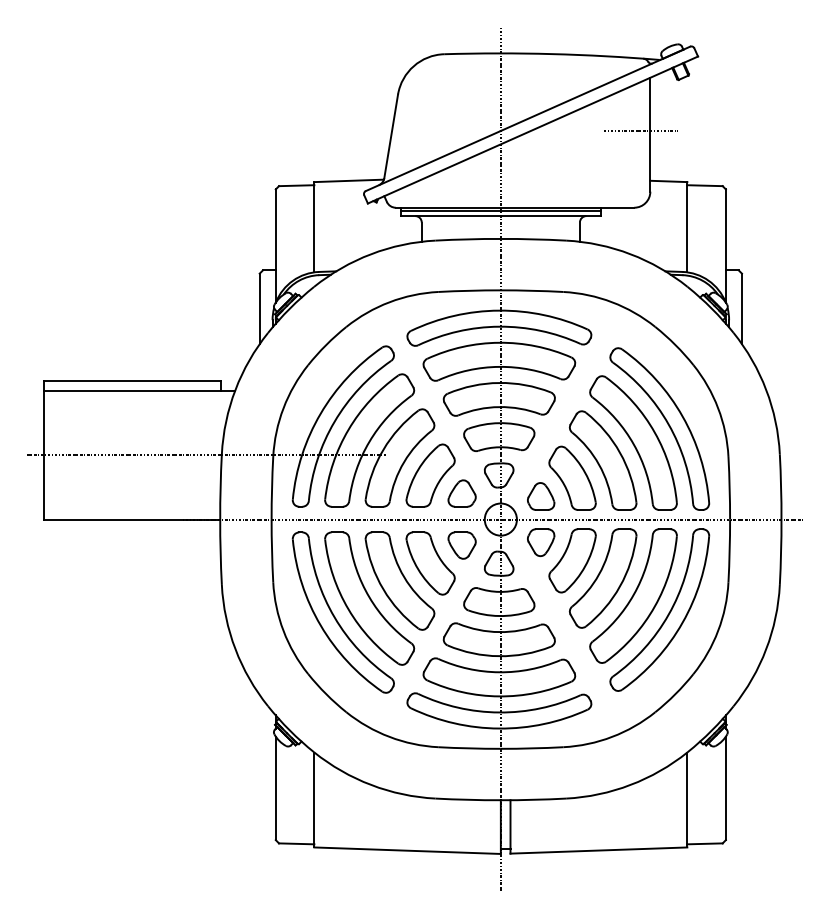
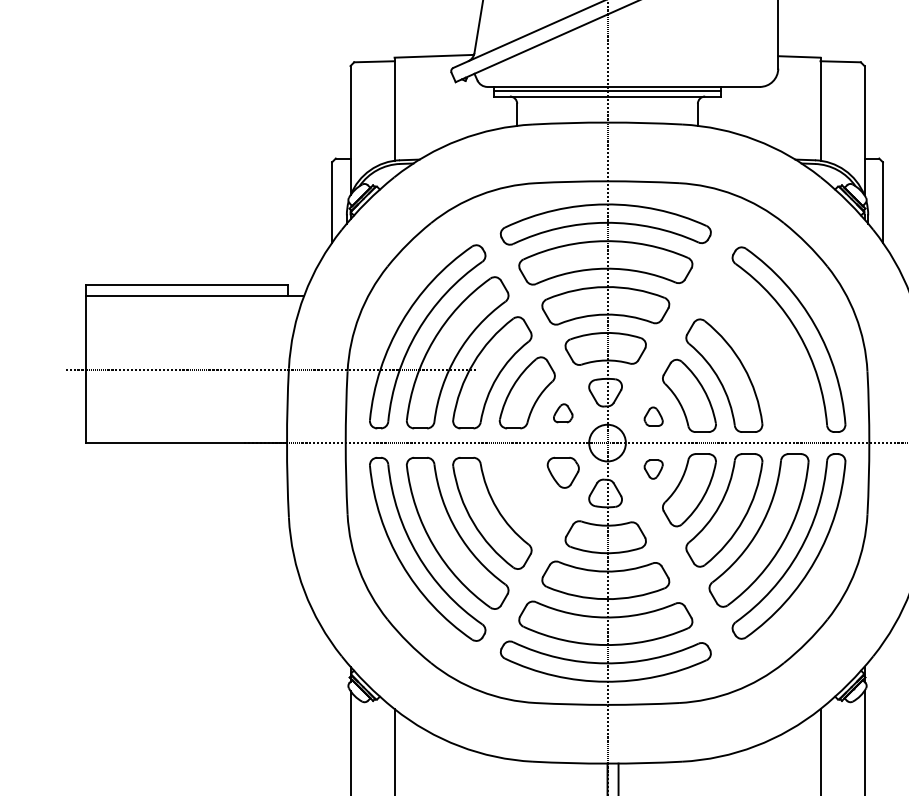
part: (633, 442) -> (759, 355), removed
part: (461, 493) -> (562, 413), size x0.6
part: (541, 496) -> (653, 416), size x0.6
part: (541, 542) -> (653, 469), size x0.6
part: (430, 563) -> (527, 493), removed

